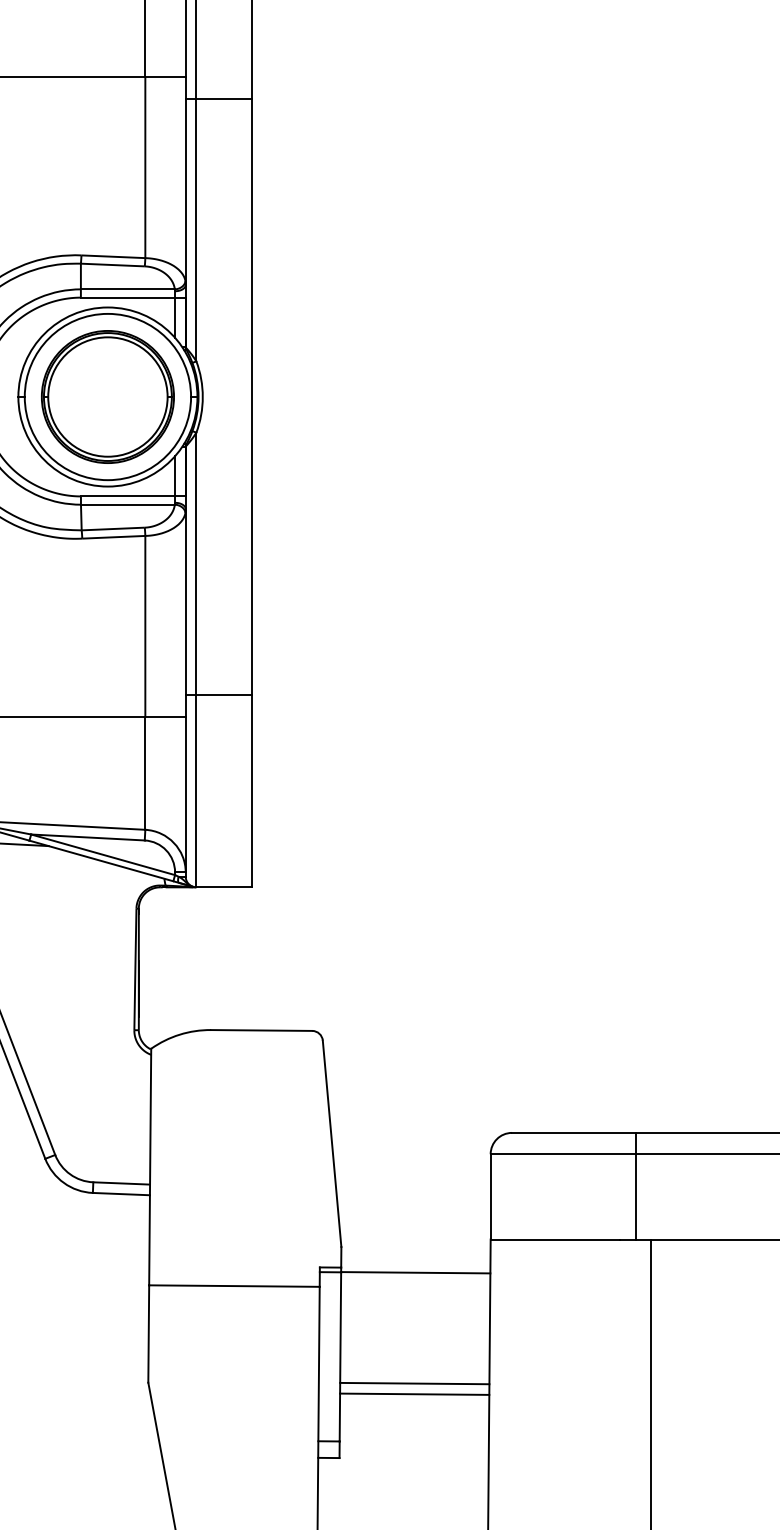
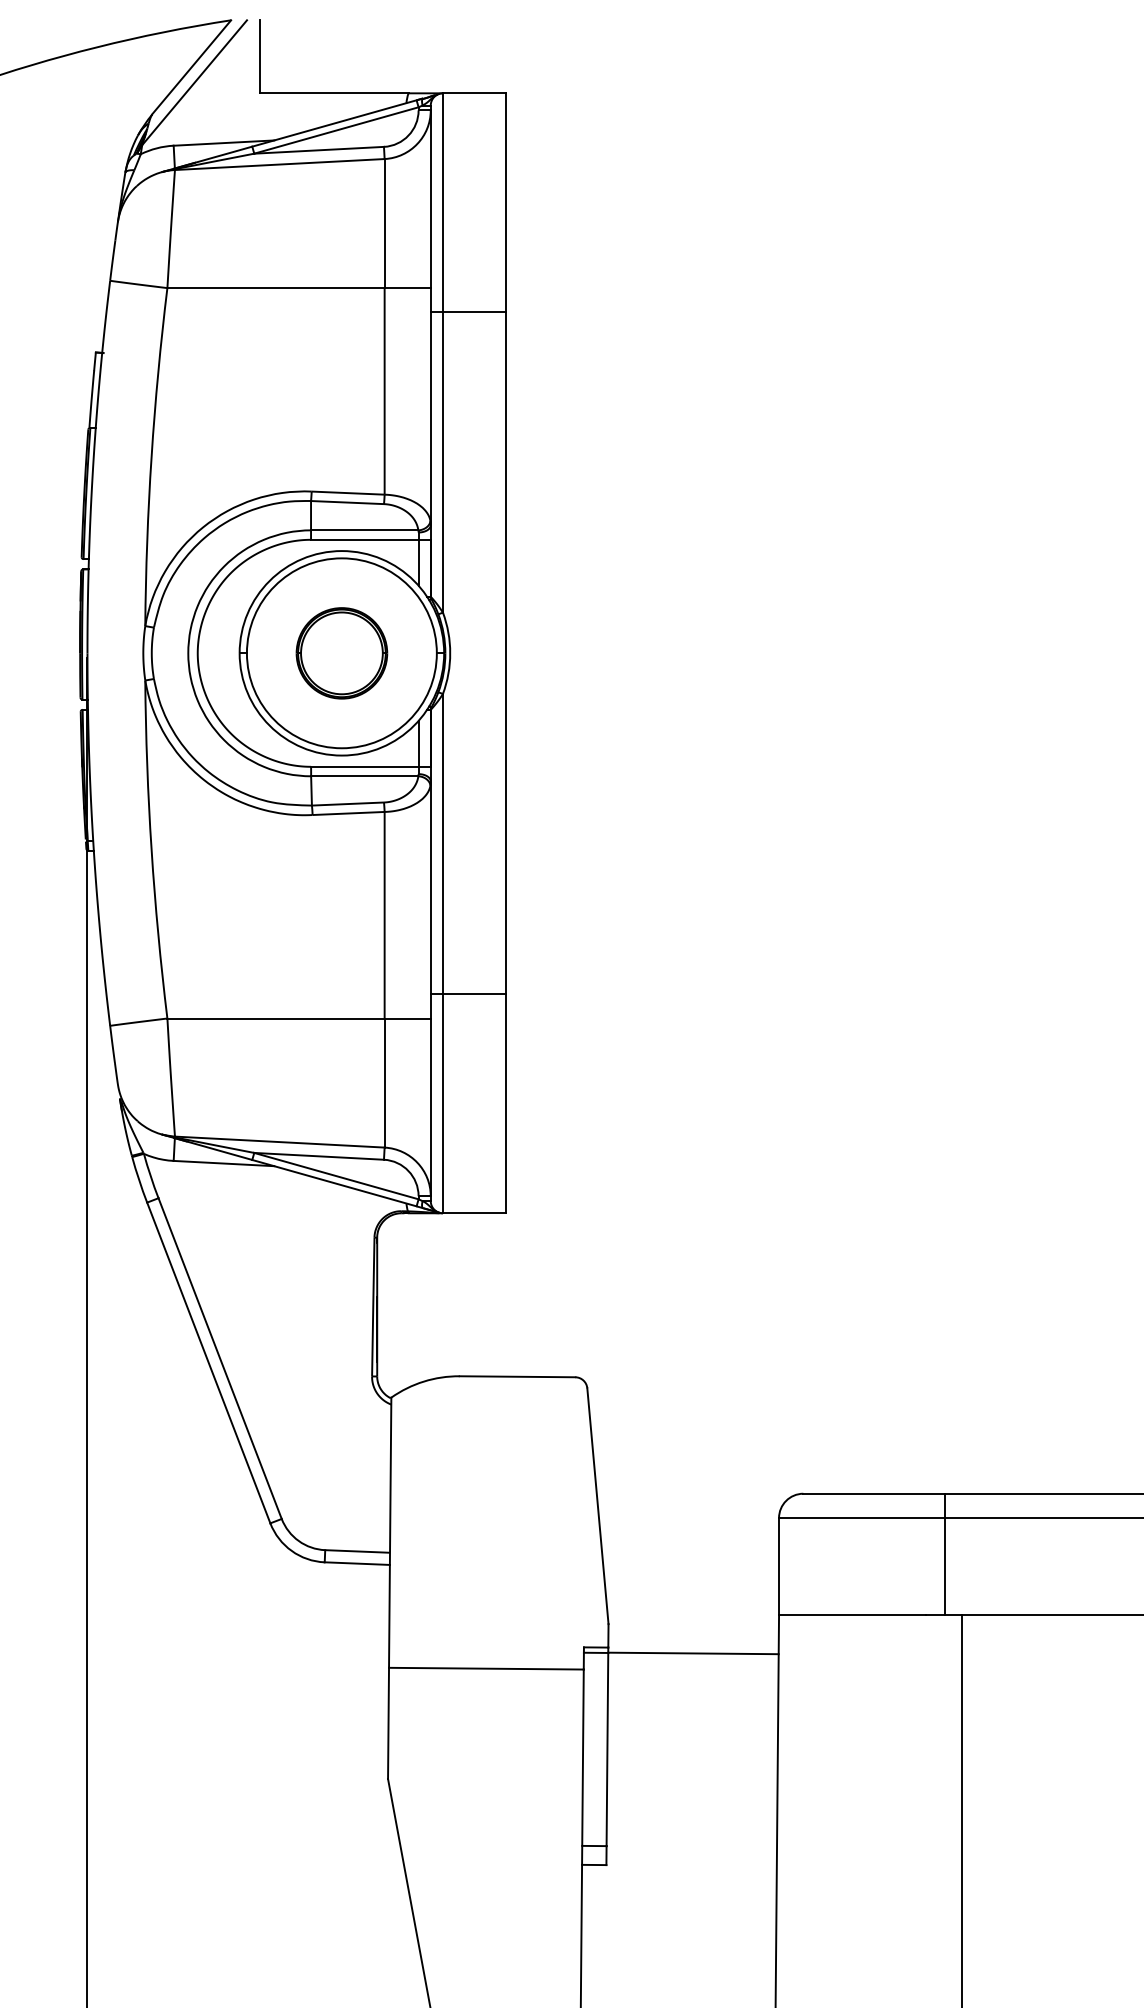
part: (107, 397) -> (341, 653), size x0.6
line: (414, 1383) -> (692, 1779), removed
line: (414, 1393) -> (692, 1791), removed

